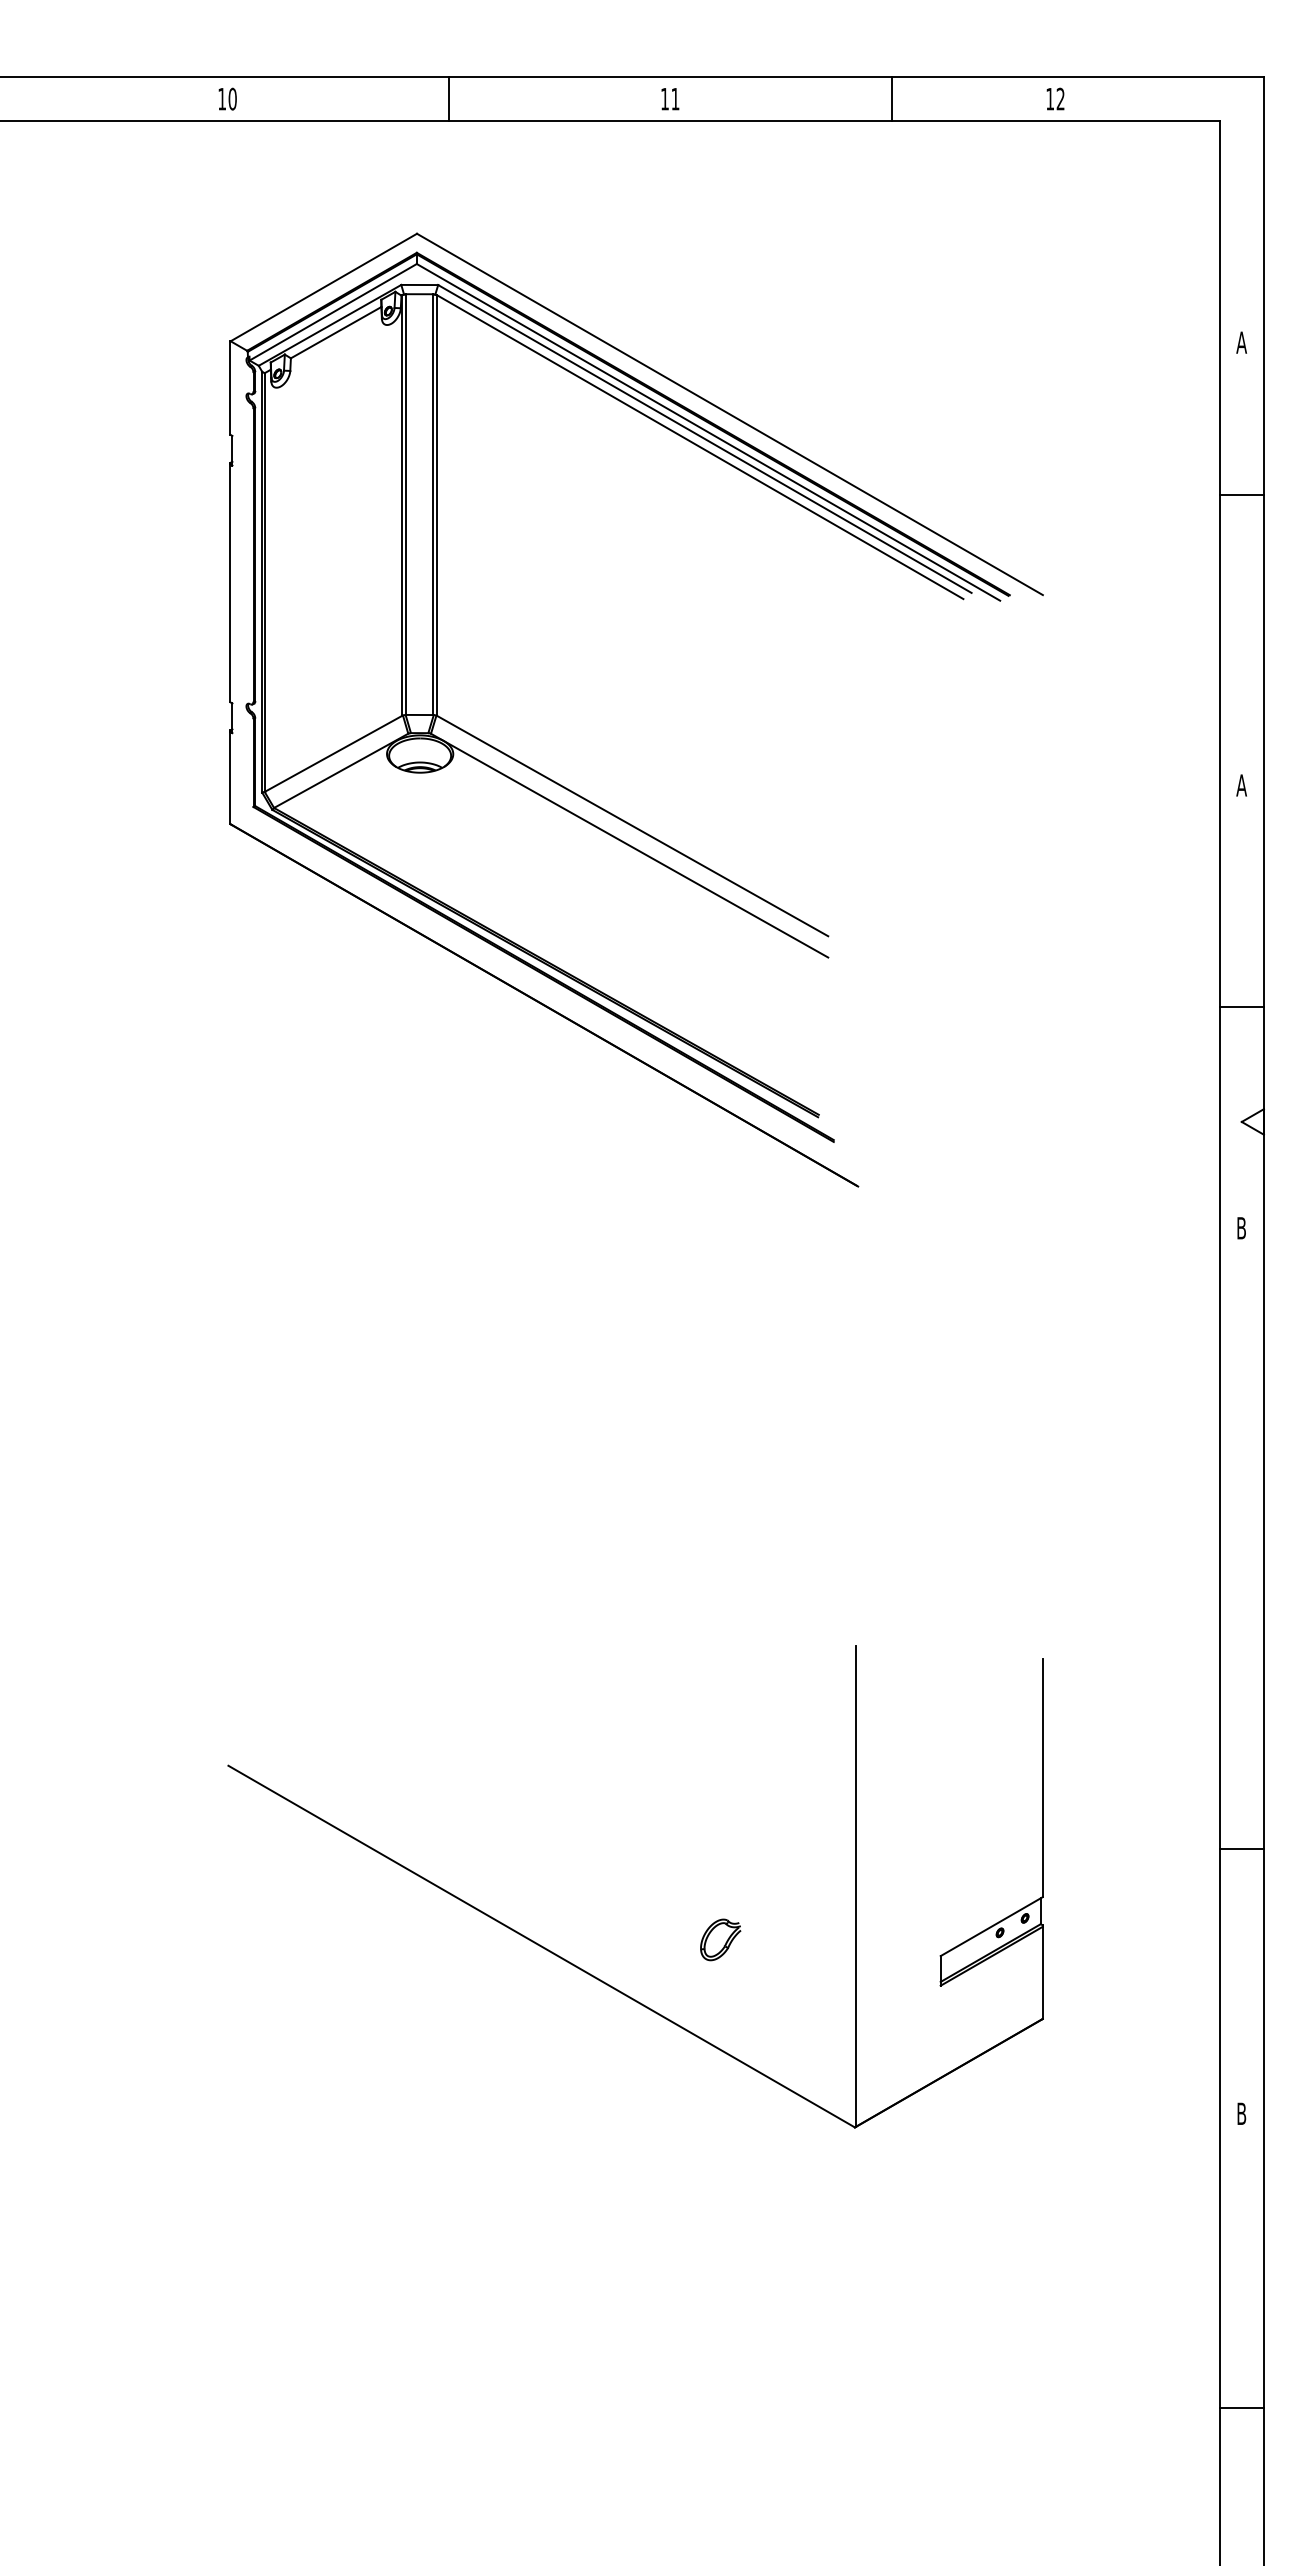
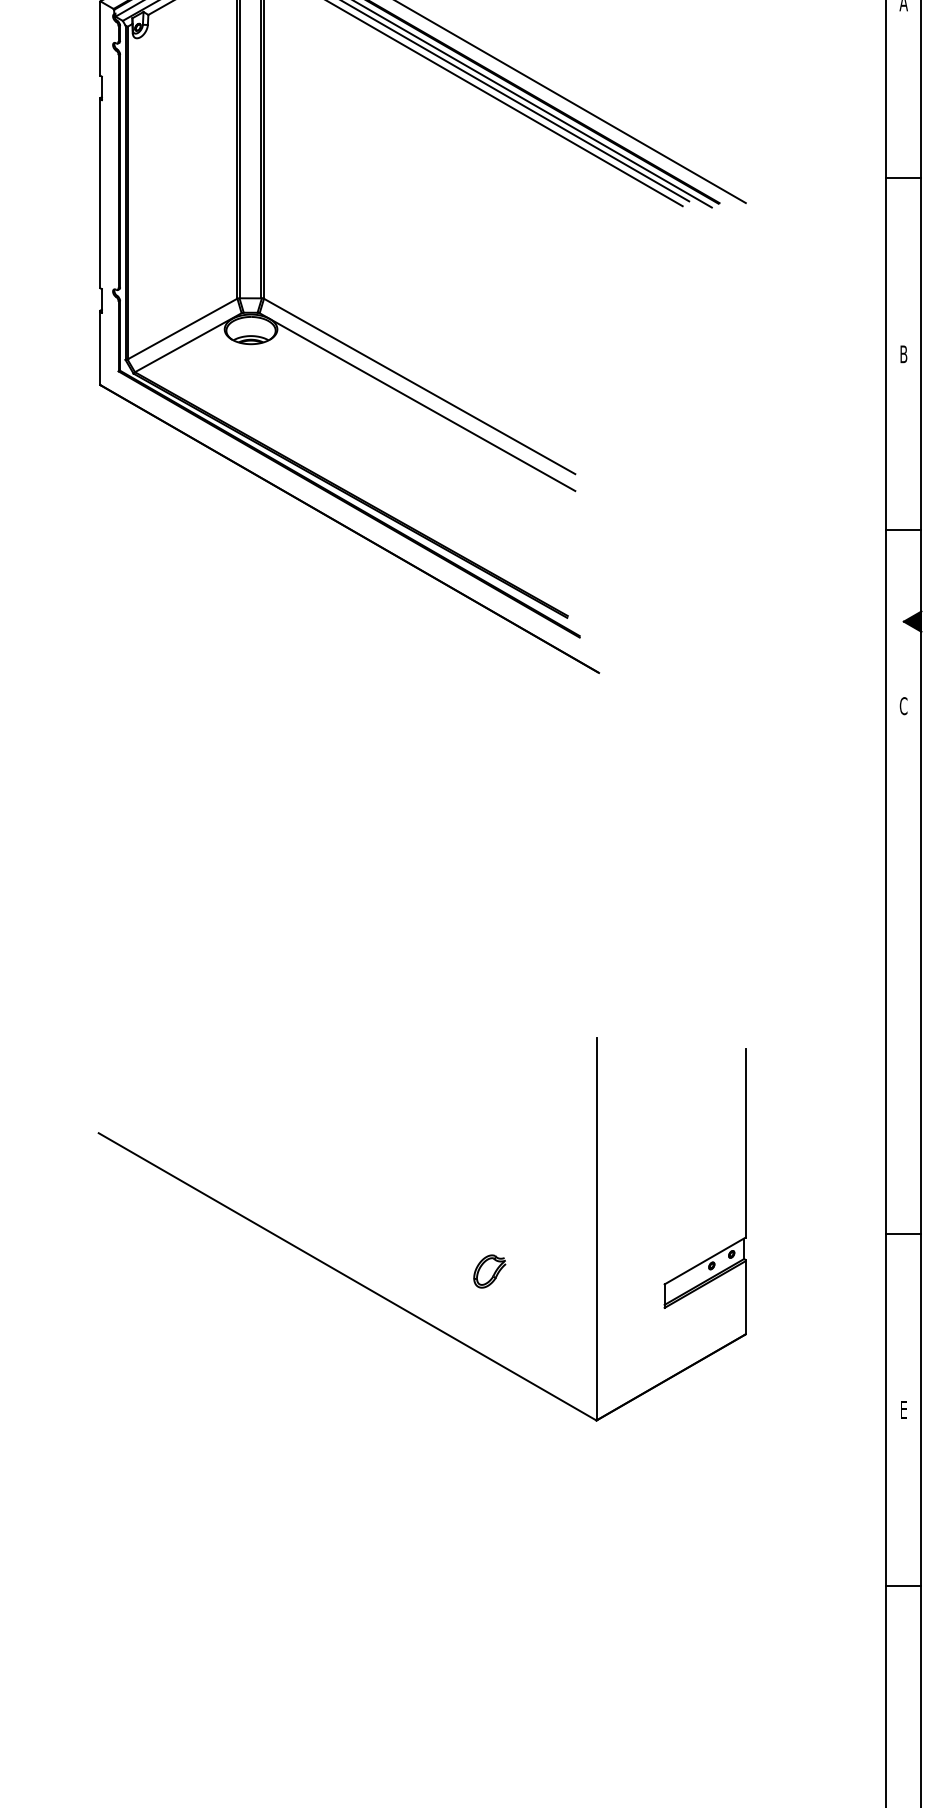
line: (1241, 495) -> (903, 178), moved
text: (1241, 785) -> (903, 354), A -> B
fill: (1252, 1121) -> (912, 621), added
text: (1241, 1227) -> (903, 705), B -> C
line: (1241, 1849) -> (903, 1233), moved
text: (1241, 2113) -> (903, 1409), B -> E
line: (1241, 2408) -> (903, 1585), moved

